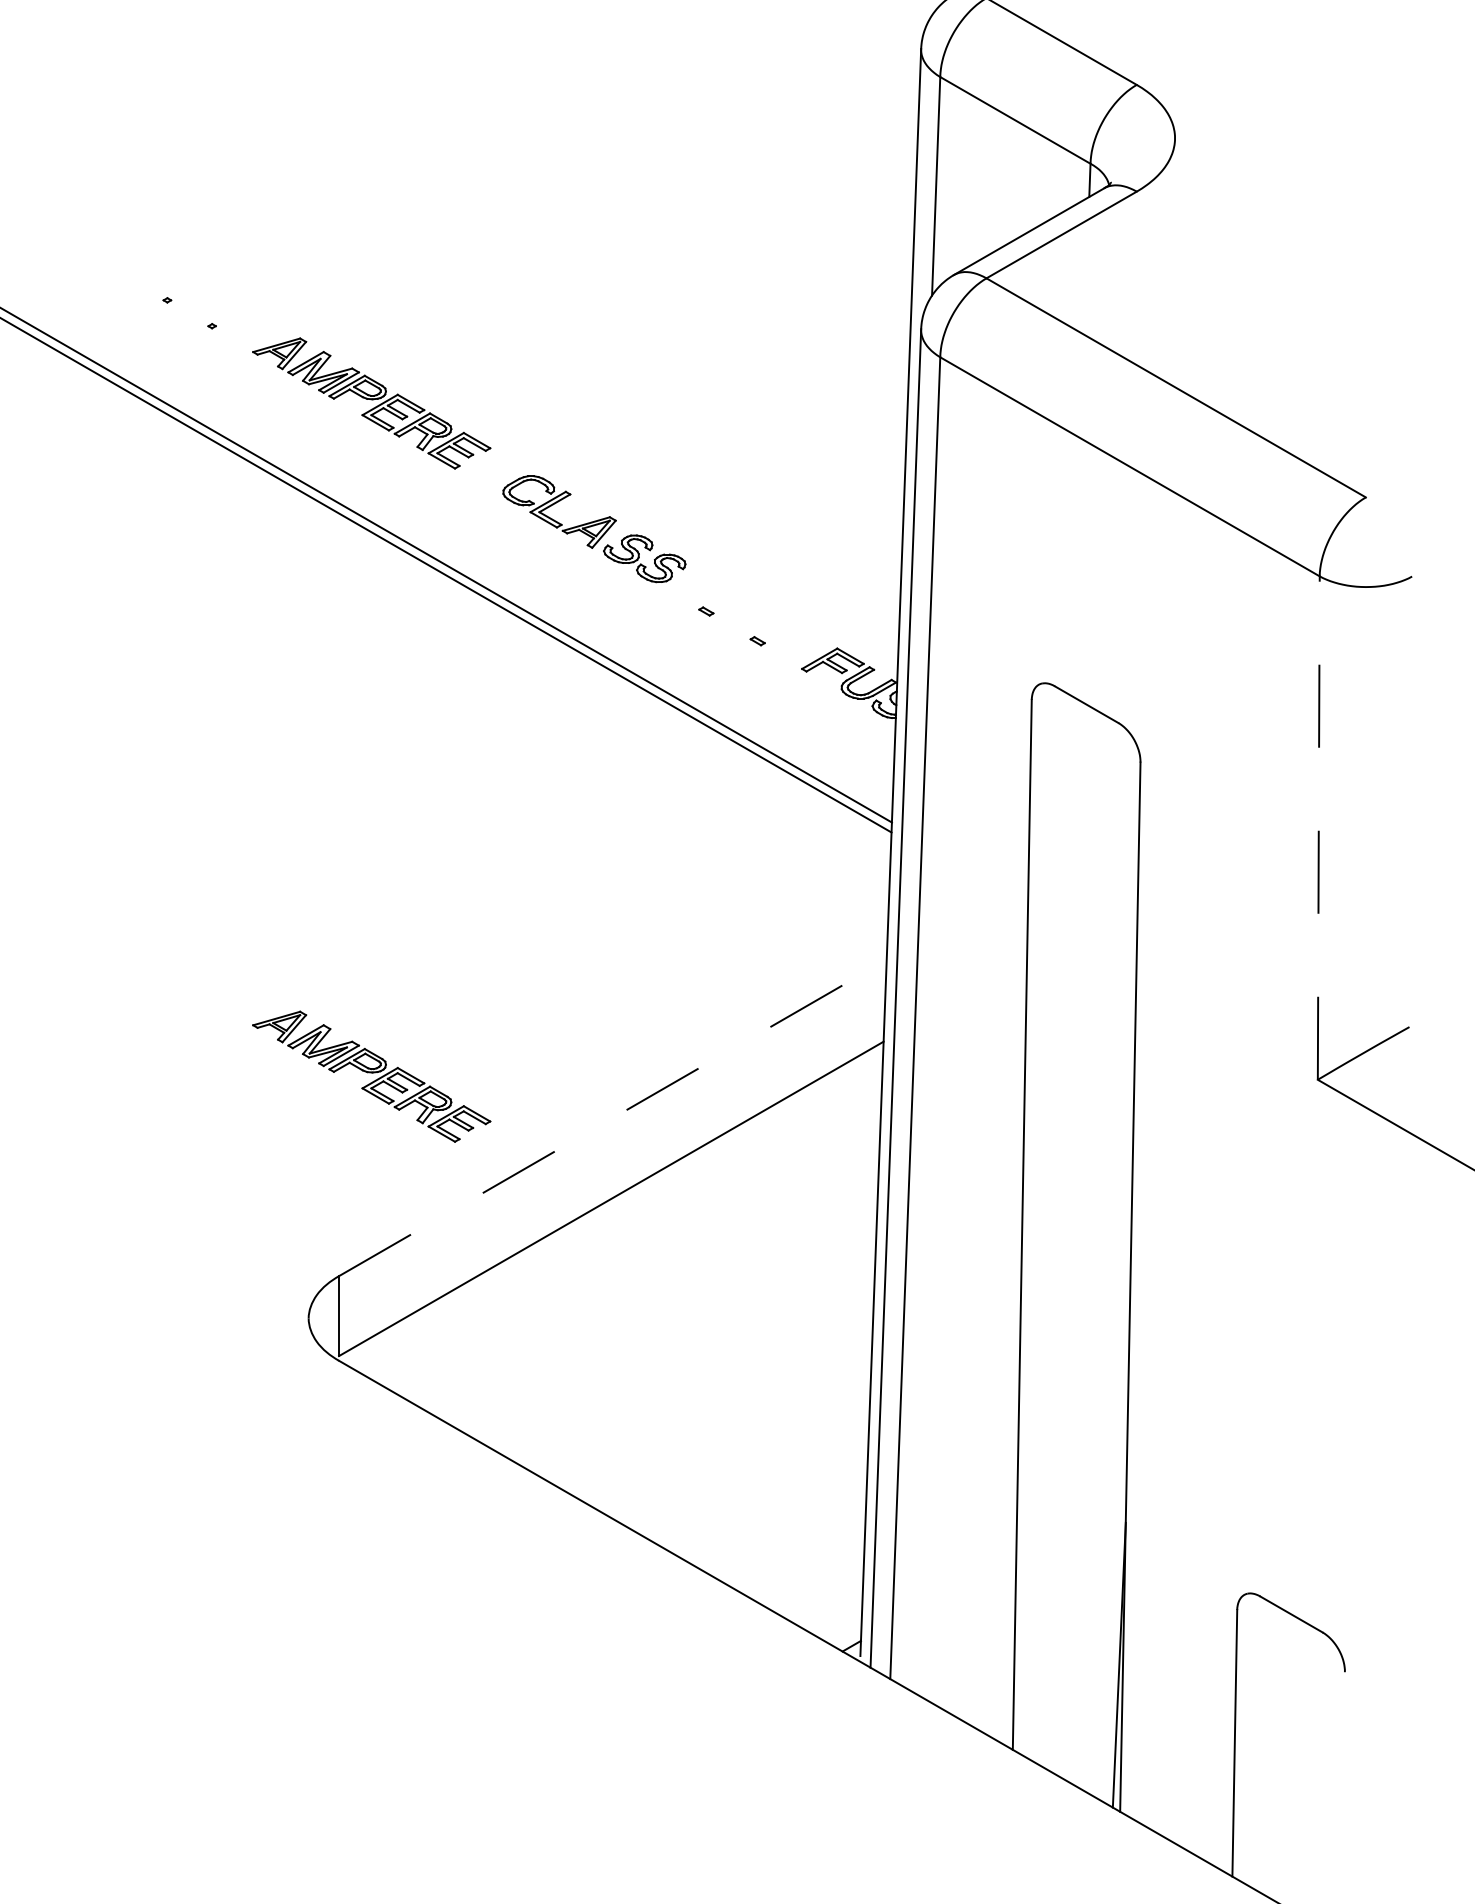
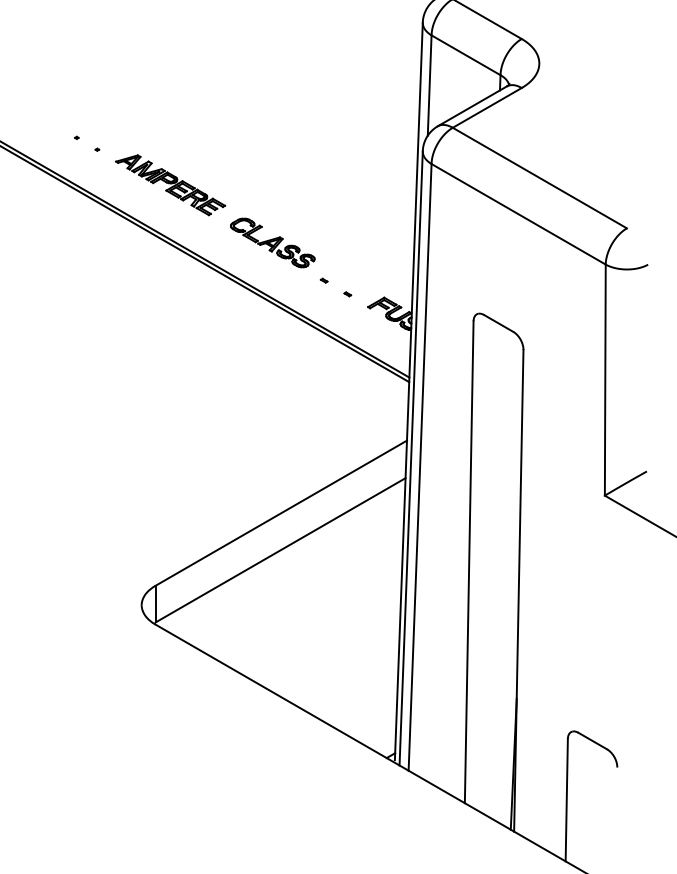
line: (1319, 828) -> (605, 380), dashed -> solid
part: (371, 1077) -> (170, 494), removed
line: (613, 1116) -> (281, 512), dashed -> solid

